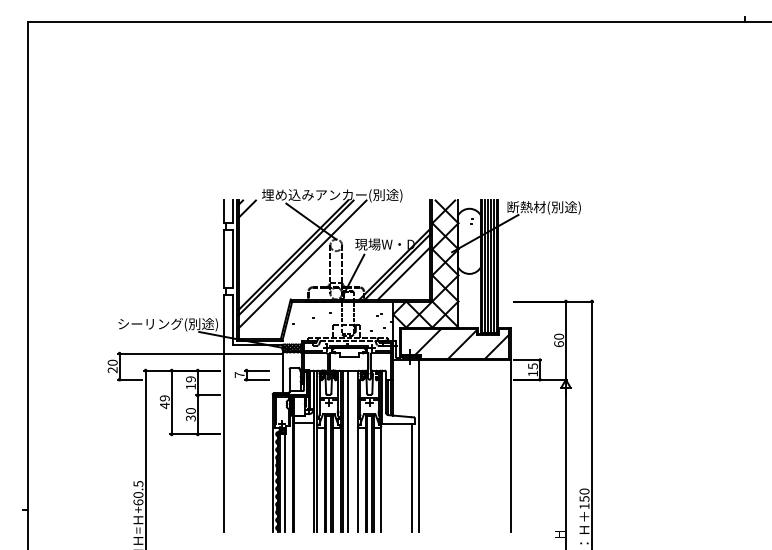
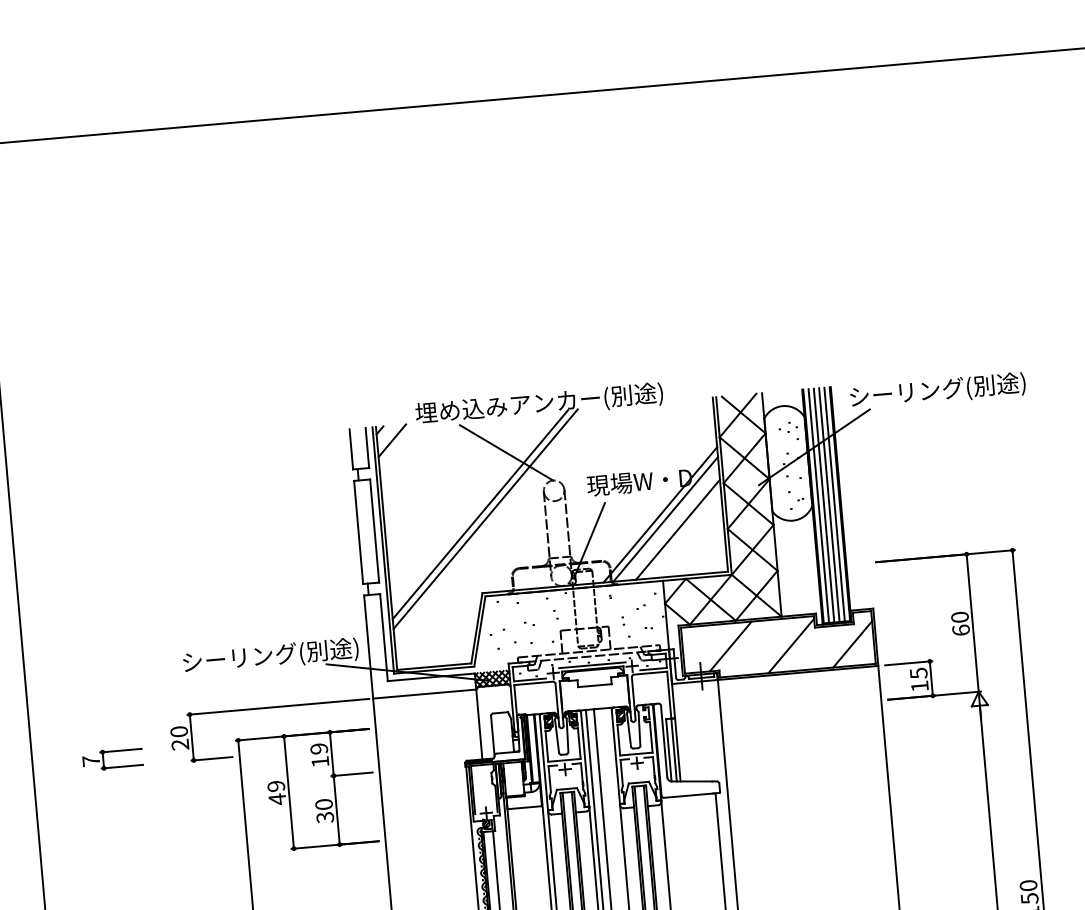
text: (557, 207) -> (937, 390), 断熱材(別途) -> シーリング(別途)
line: (302, 264) -> (497, 529), removed
part: (251, 374) -> (112, 758), moved

